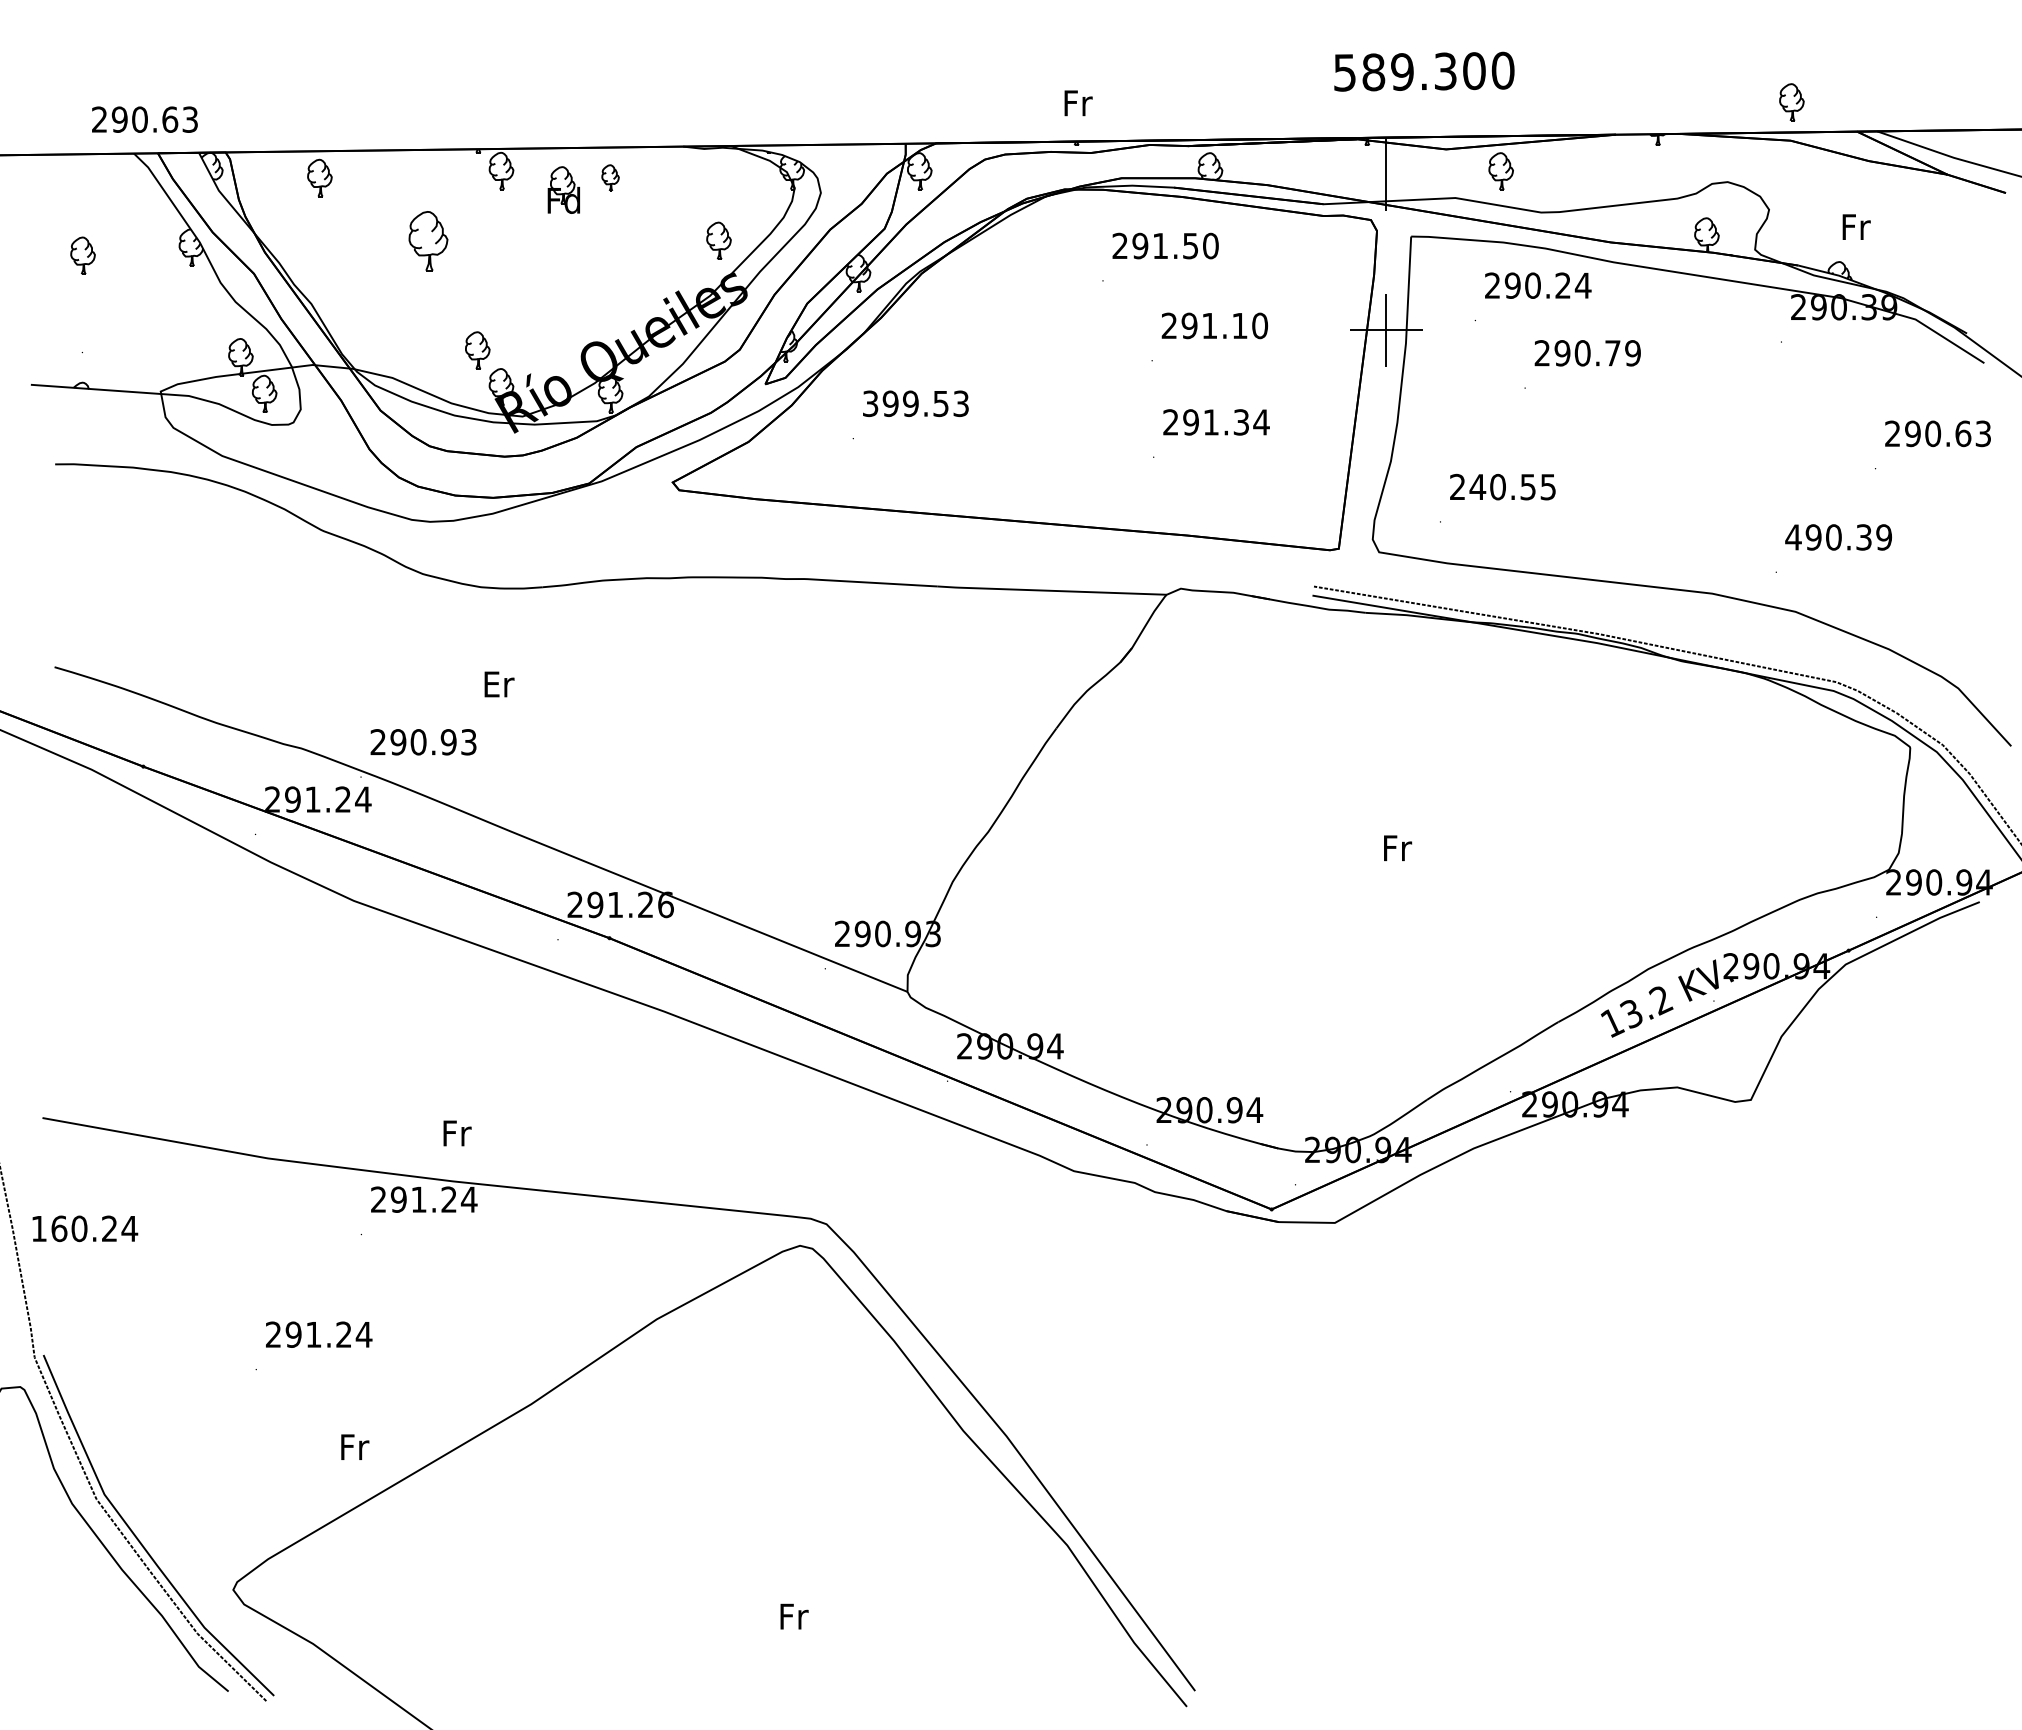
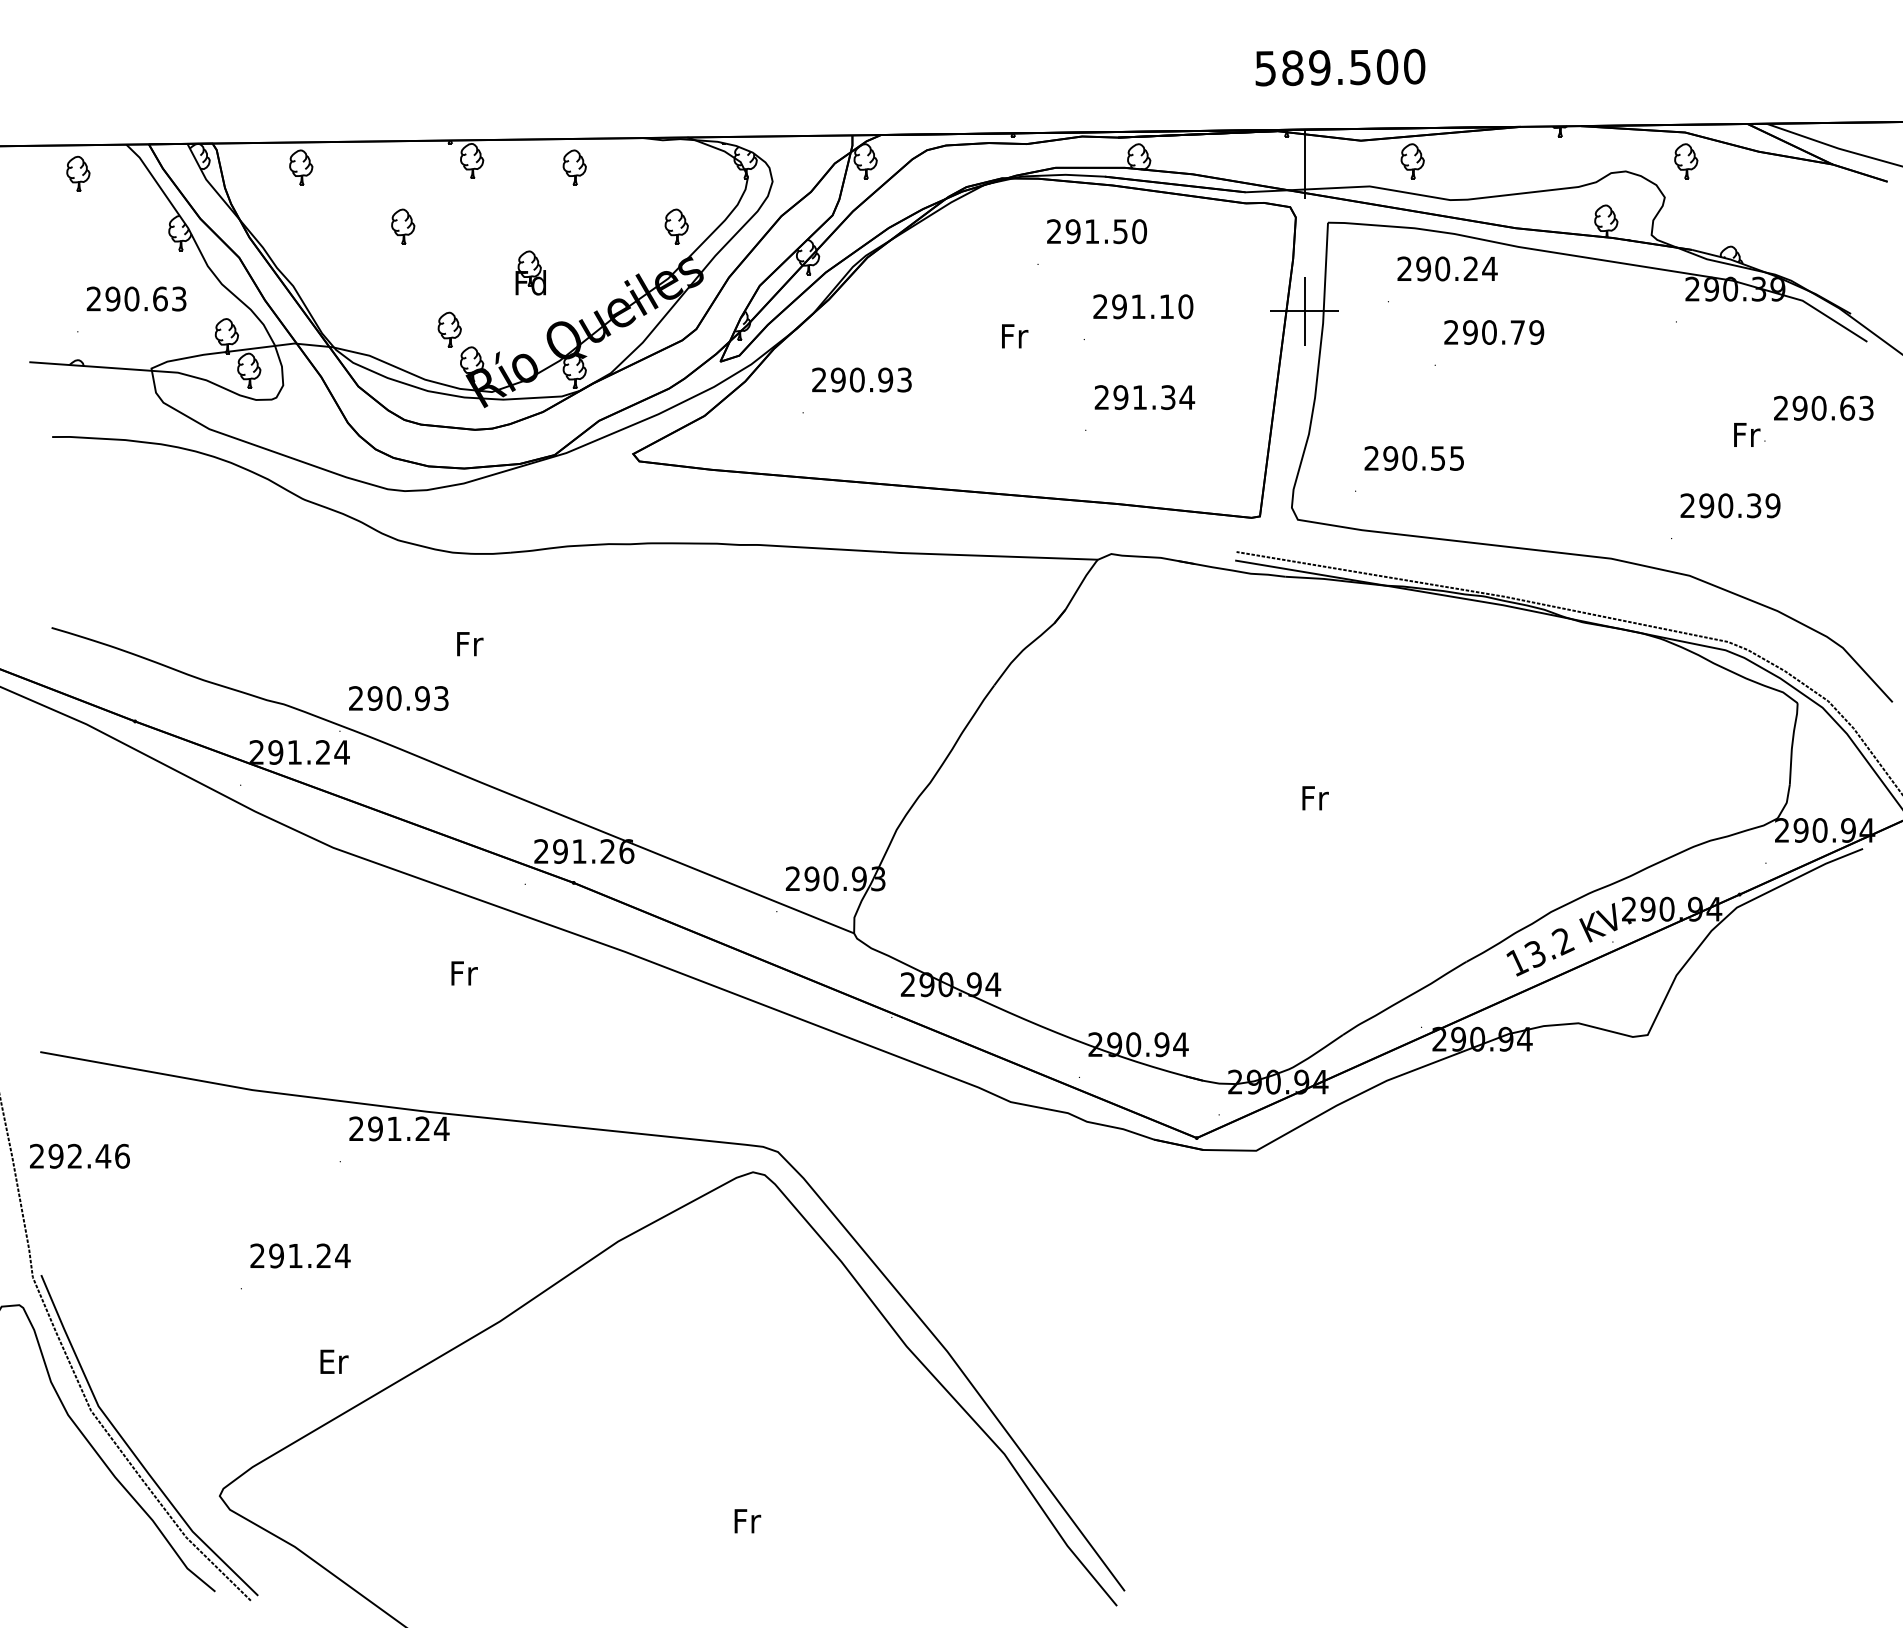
text: (1445, 70) -> (1360, 66), 589.300 -> 589.500
part: (1791, 102) -> (1685, 161), moved
text: (1078, 103) -> (1015, 336), moved
text: (144, 119) -> (136, 298), moved
part: (610, 177) -> (574, 167), size x1.43
part: (563, 189) -> (530, 272), moved
text: (1856, 226) -> (1747, 434), moved
part: (427, 240) -> (402, 226), size x0.62
part: (82, 255) -> (77, 173), moved
text: (905, 403) -> (852, 379), 399.53 -> 290.93
text: (1477, 486) -> (1390, 457), 240.55 -> 290.55
text: (1793, 537) -> (1687, 505), 490.39 -> 290.39
text: (499, 684) -> (470, 644), Er -> Fr
text: (457, 1133) -> (464, 973), moved
text: (84, 1228) -> (79, 1156), 160.24 -> 292.46
text: (355, 1446) -> (334, 1361), Fr -> Er

